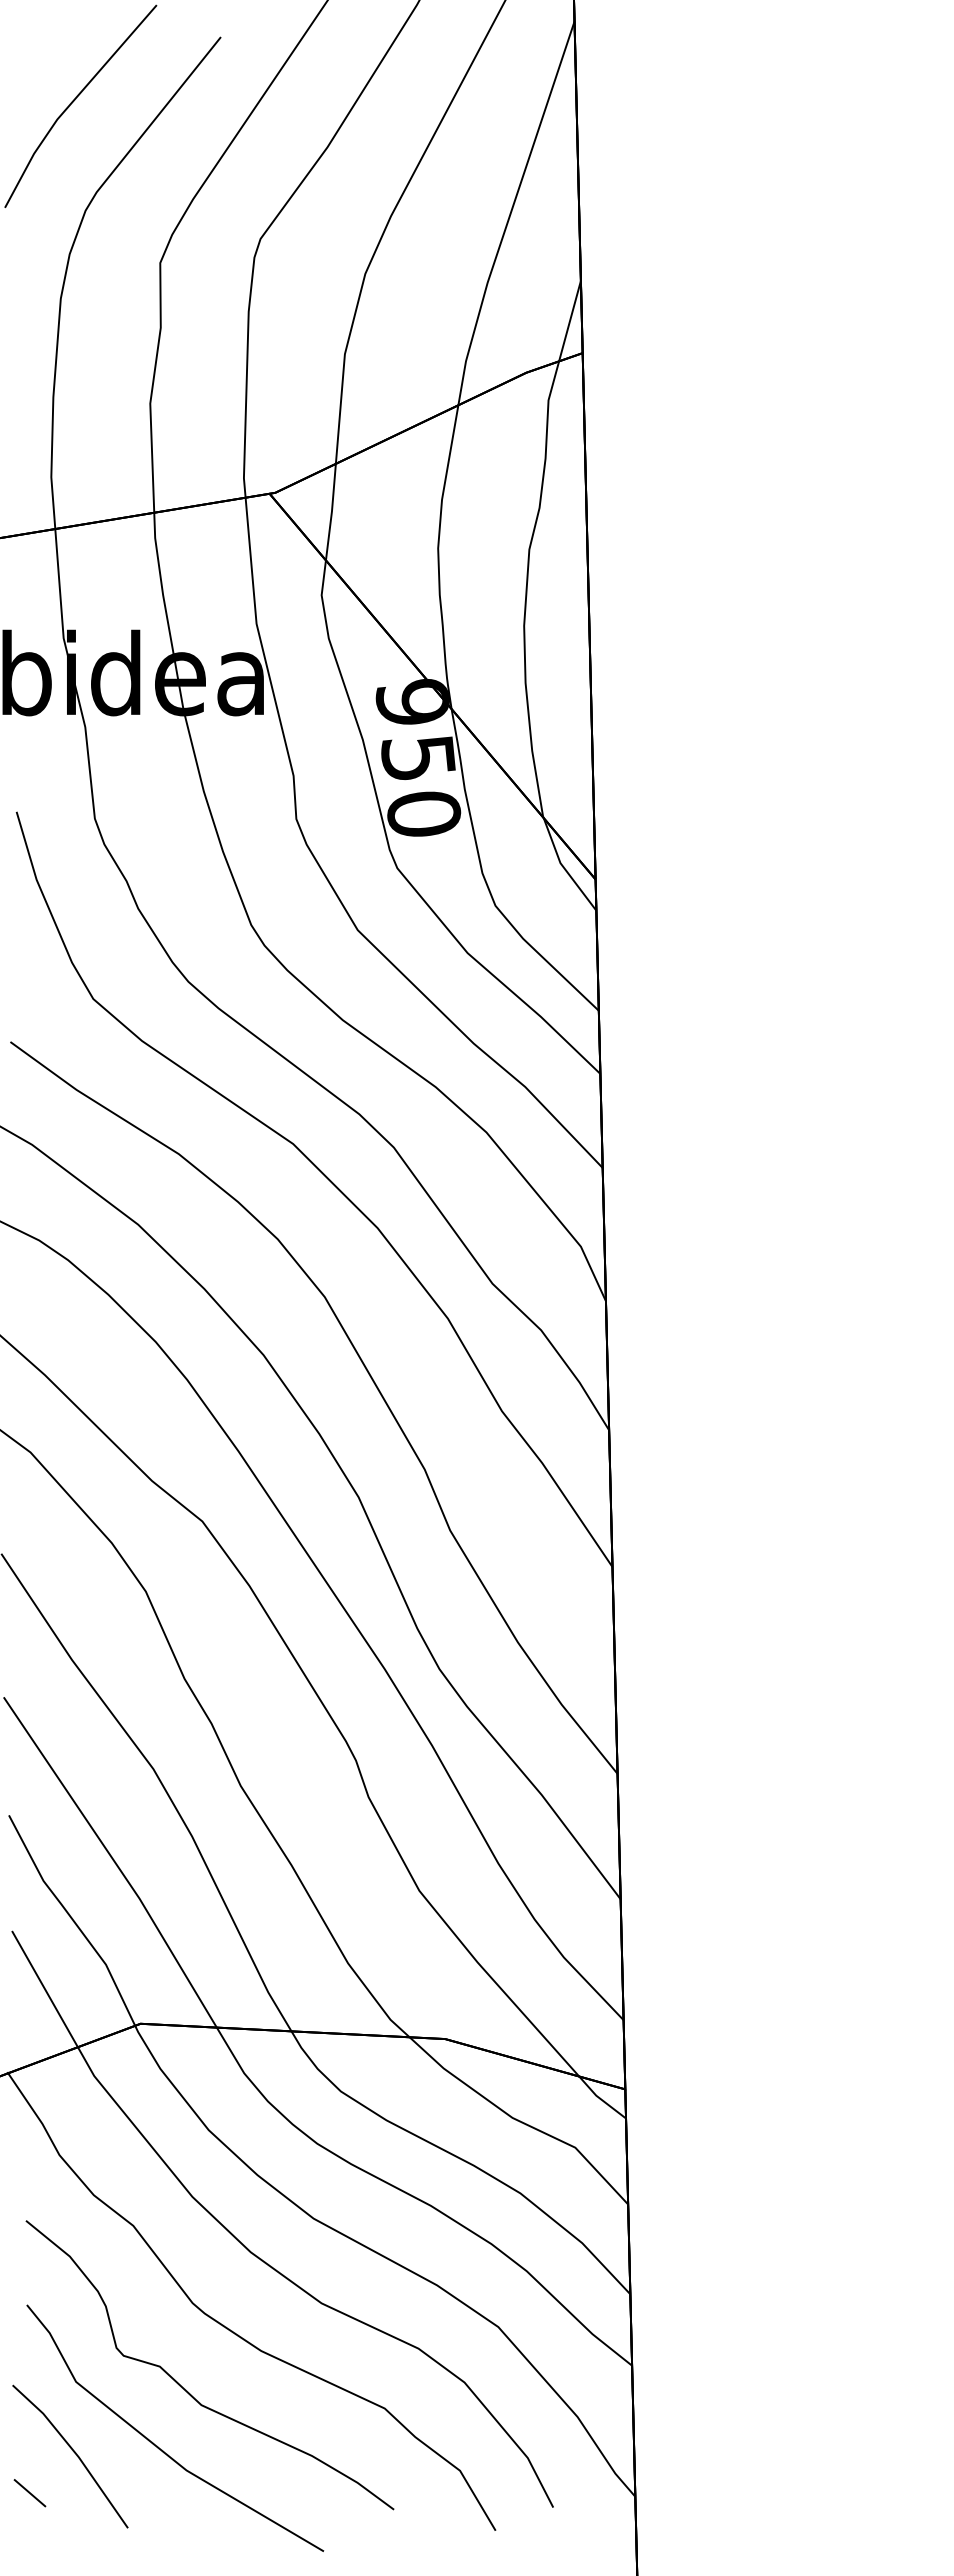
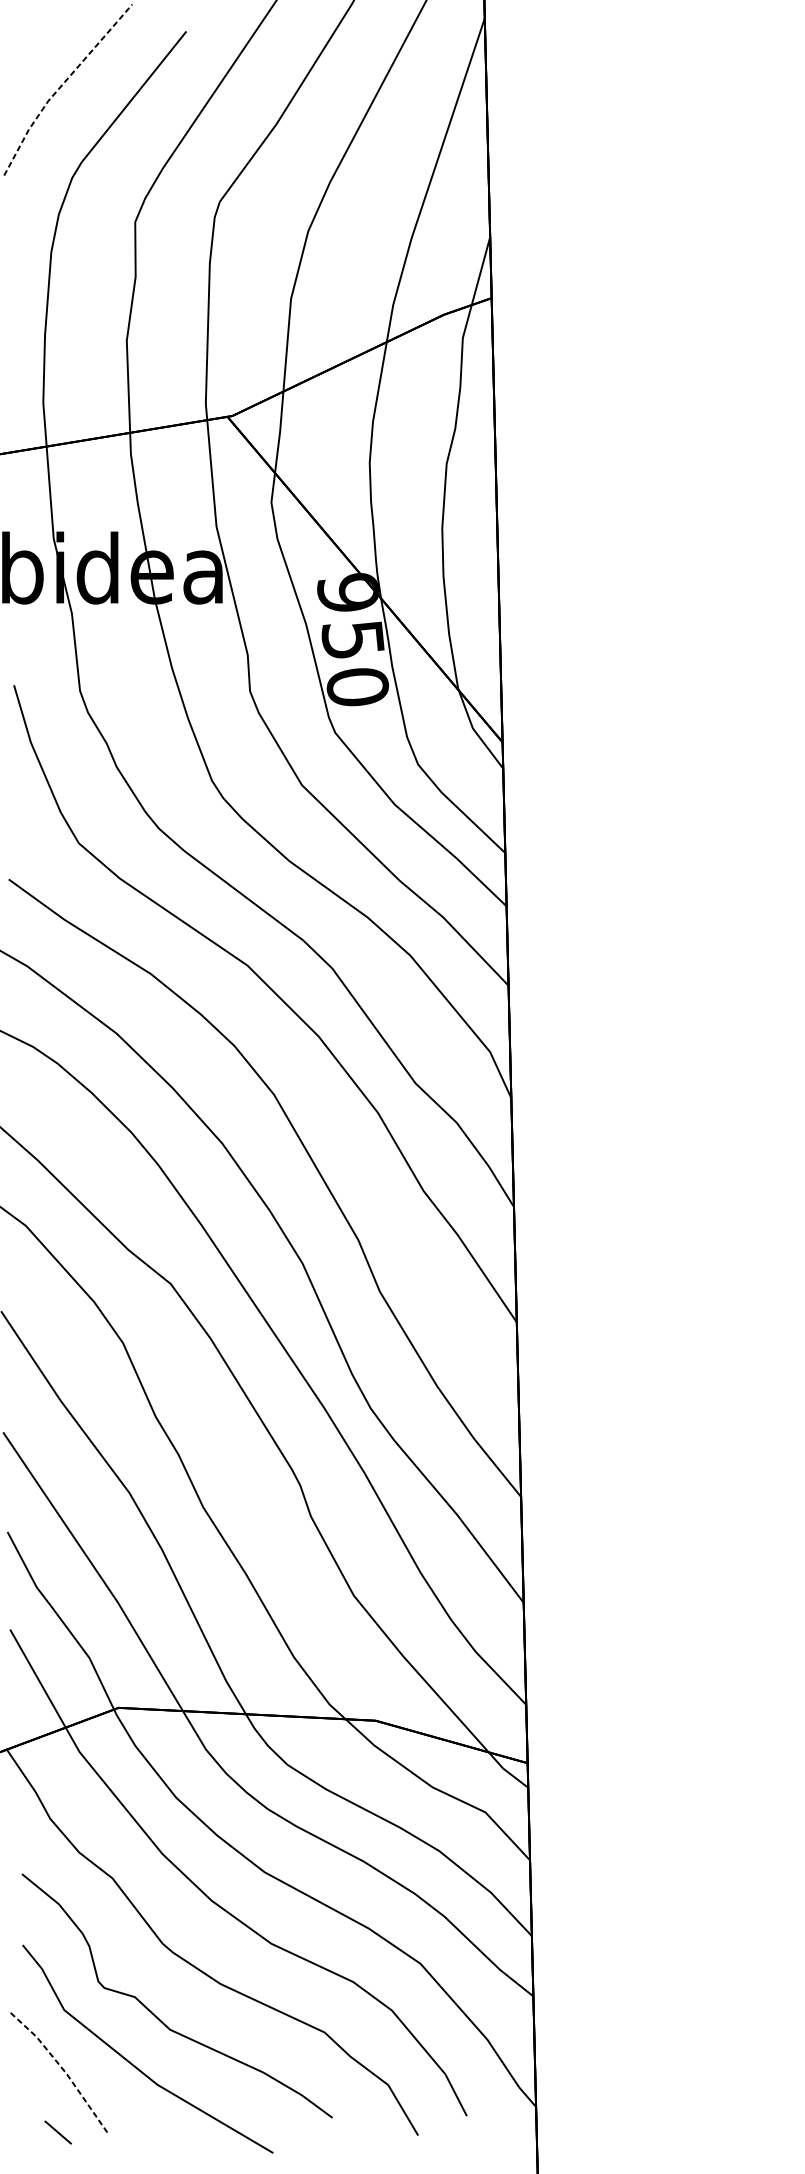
line: (72, 102) -> (61, 86), solid -> dashed
line: (75, 2452) -> (63, 2069), solid -> dashed
line: (29, 2493) -> (57, 2132), moved

